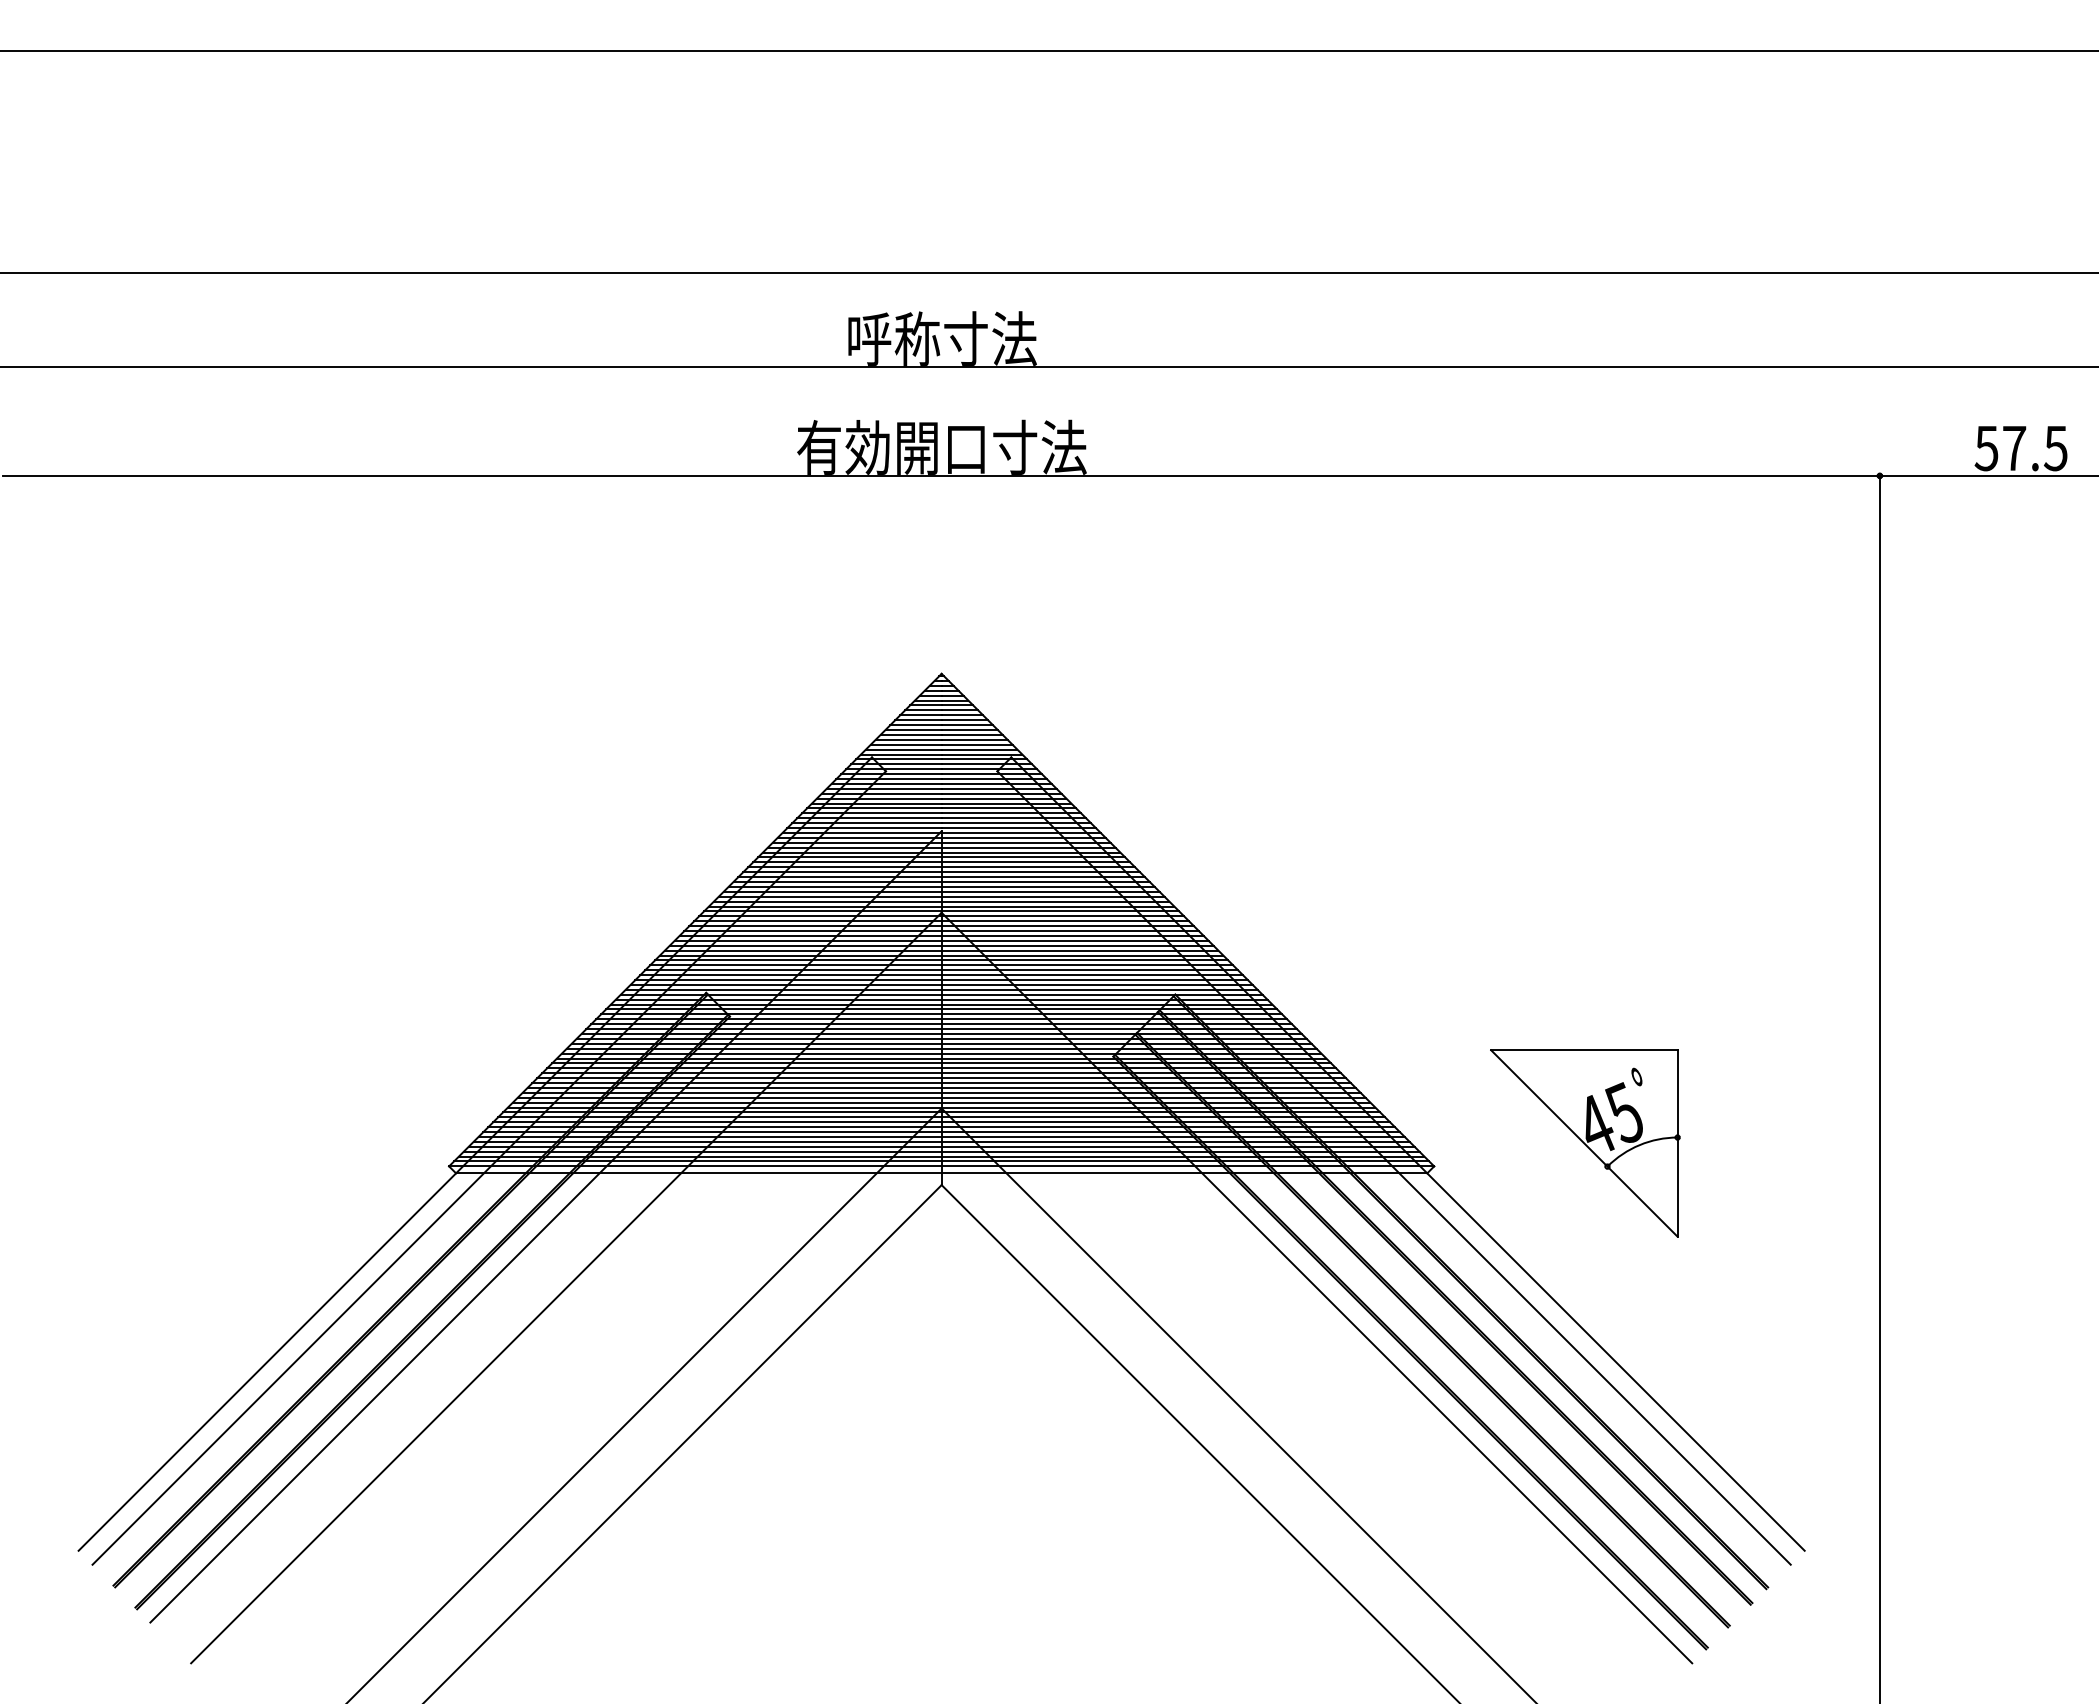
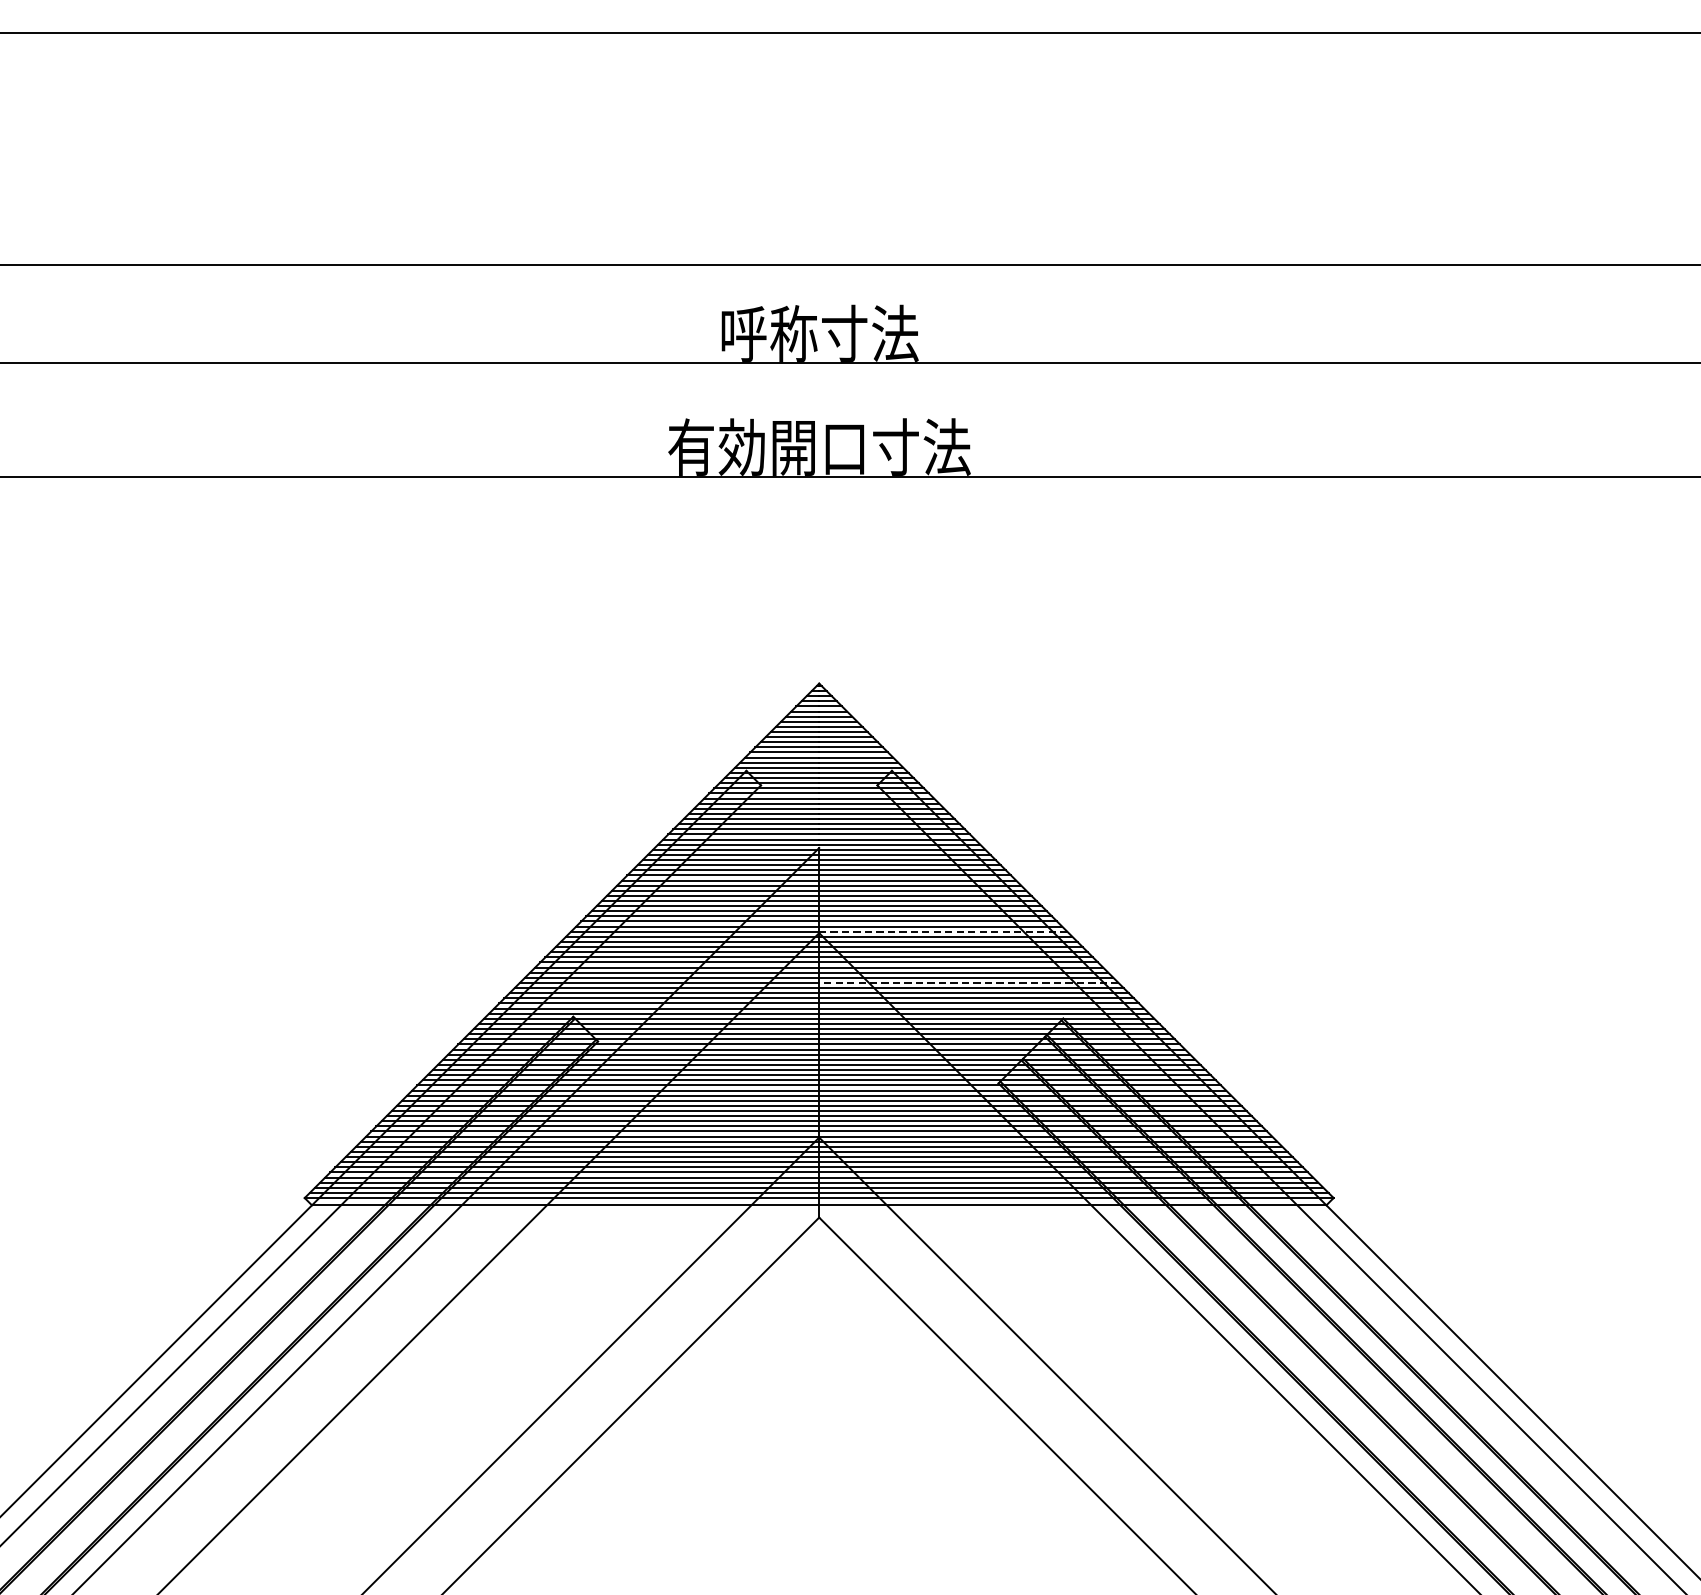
line: (1060, 911) -> (943, 931), solid -> dashed
line: (1084, 960) -> (968, 982), solid -> dashed
part: (1585, 1143) -> (1491, 1174), removed

